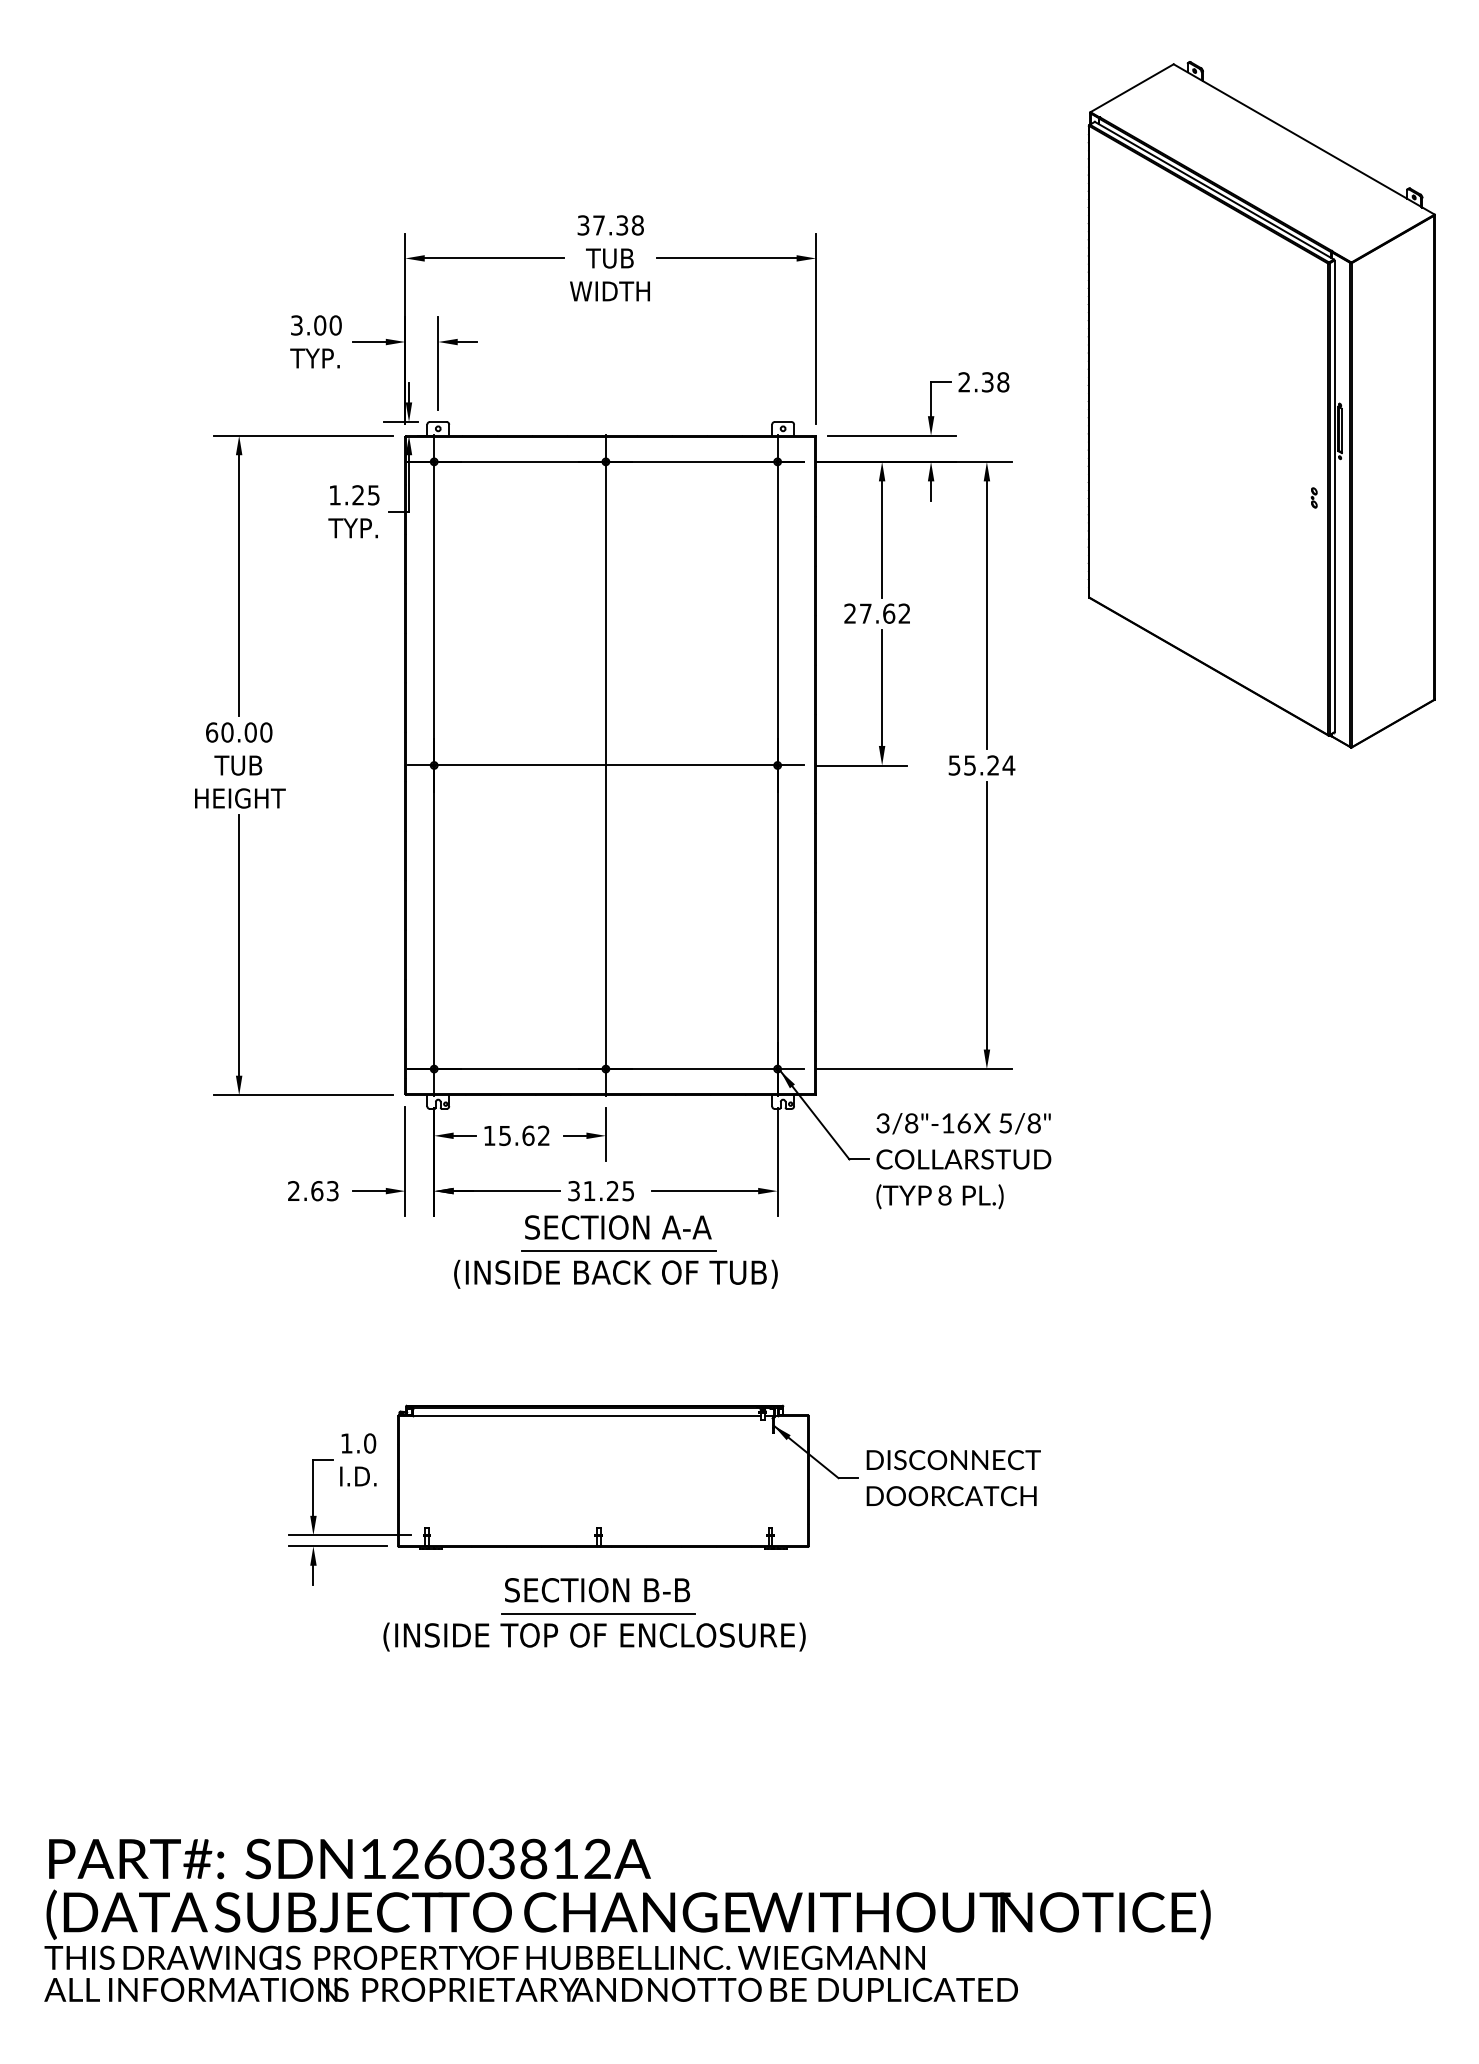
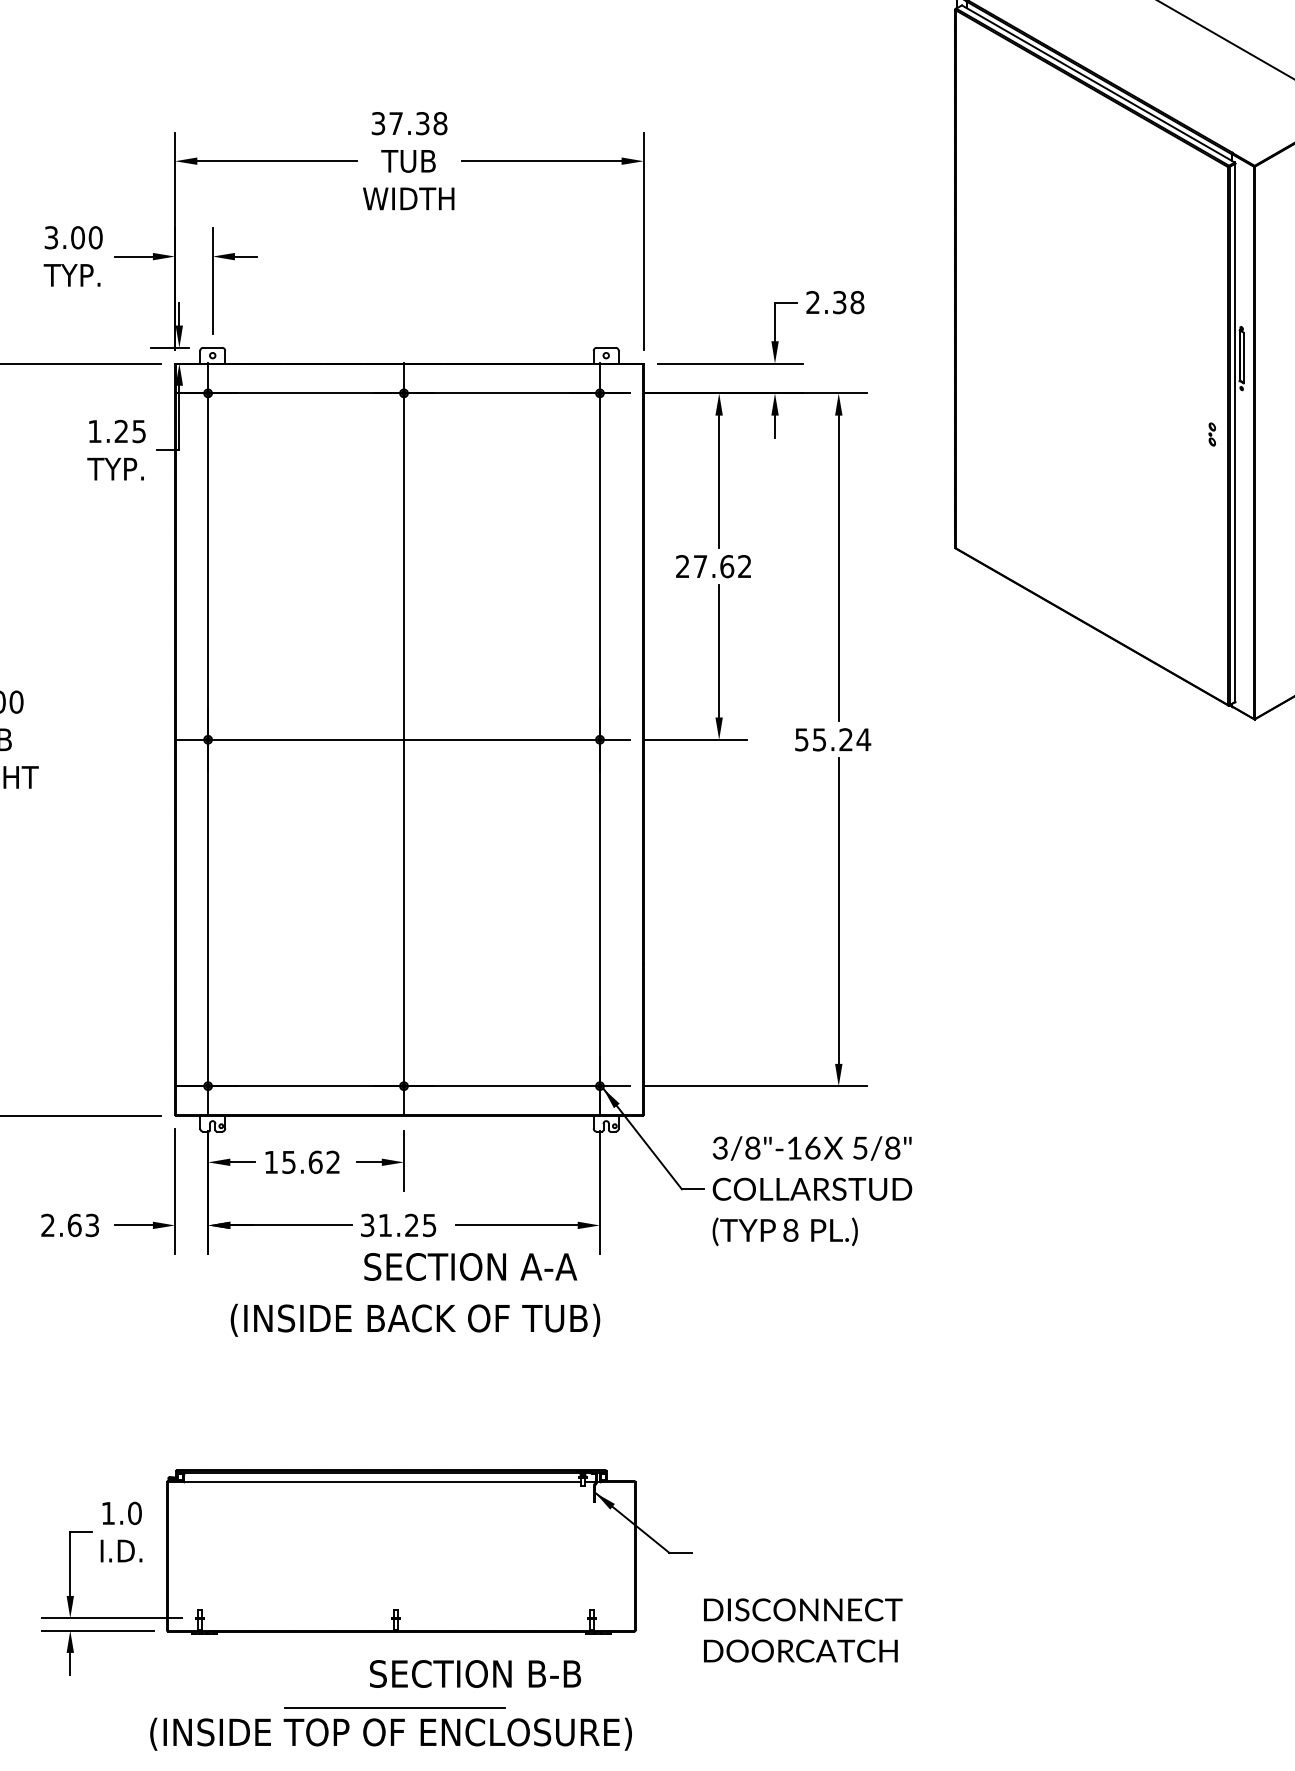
text: (618, 1227) -> (470, 1266), moved
line: (618, 1251) -> (418, 1294), removed
text: (953, 1478) -> (802, 1630), moved
text: (597, 1590) -> (475, 1674), moved

